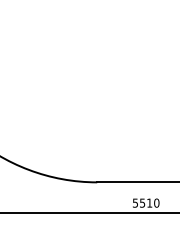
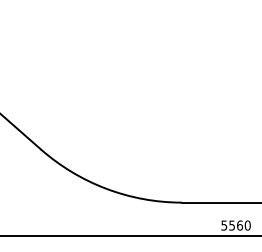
text: (150, 203) -> (240, 225), 5510 -> 5560

